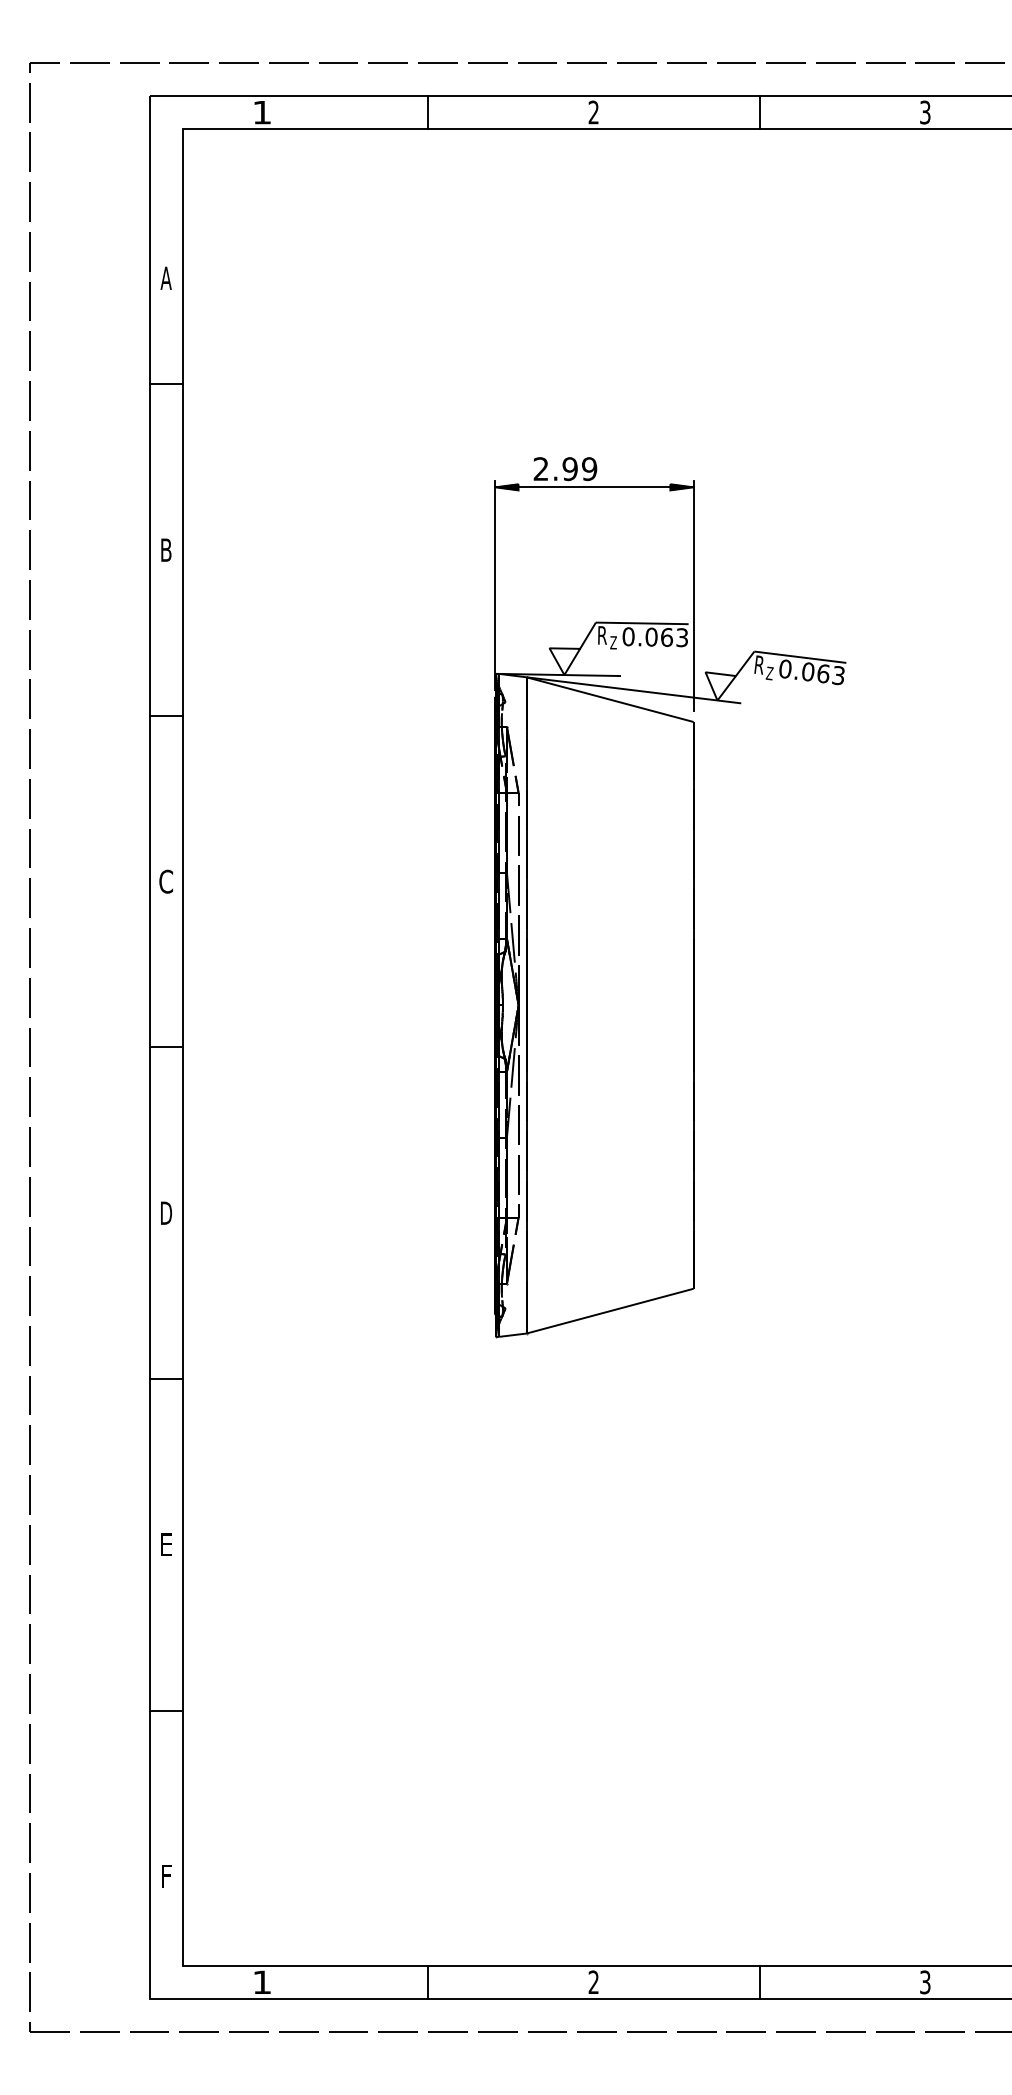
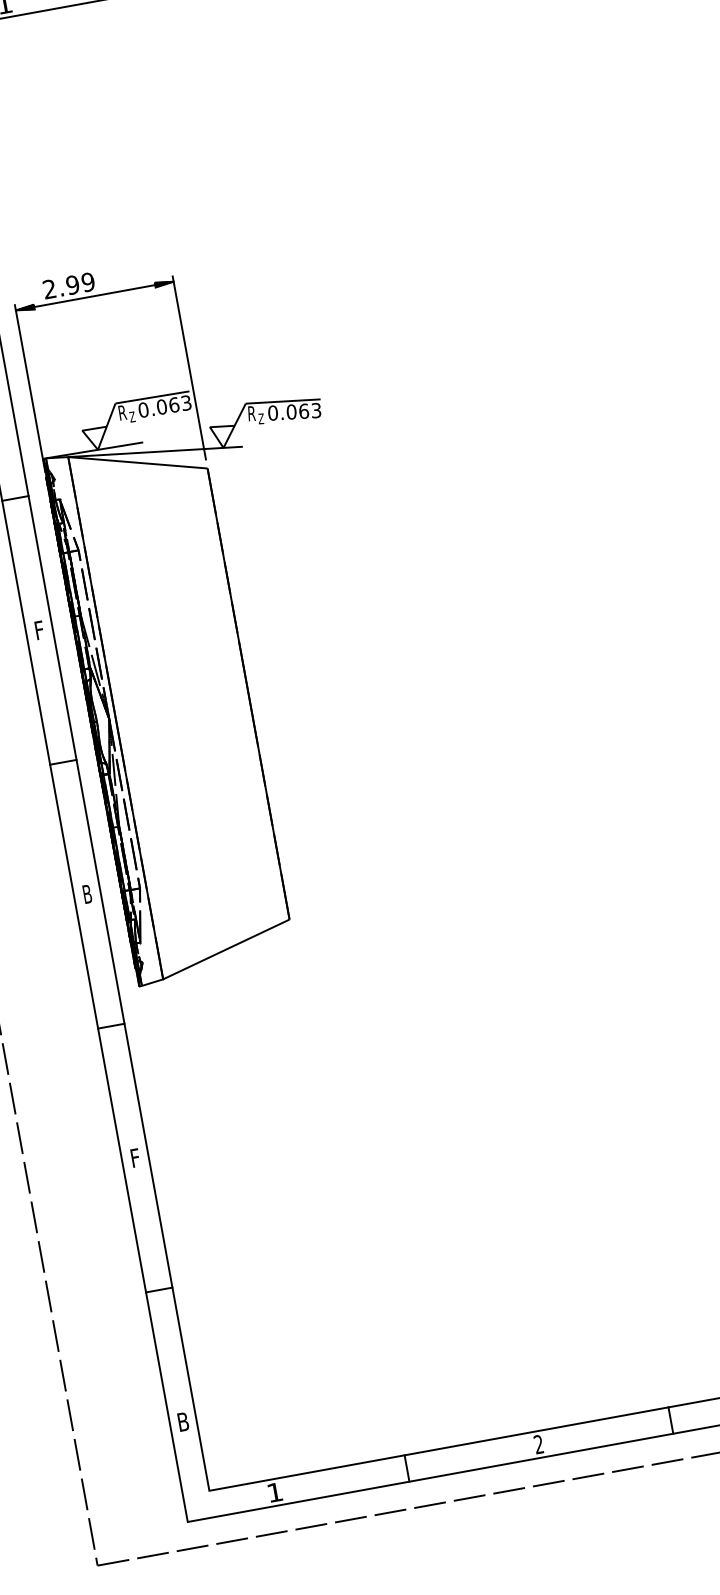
text: (165, 881) -> (38, 630), C -> F
part: (670, 897) -> (214, 611), moved
text: (166, 1212) -> (87, 893), D -> B
text: (166, 1544) -> (135, 1157), E -> F
text: (166, 1875) -> (183, 1421), F -> B

